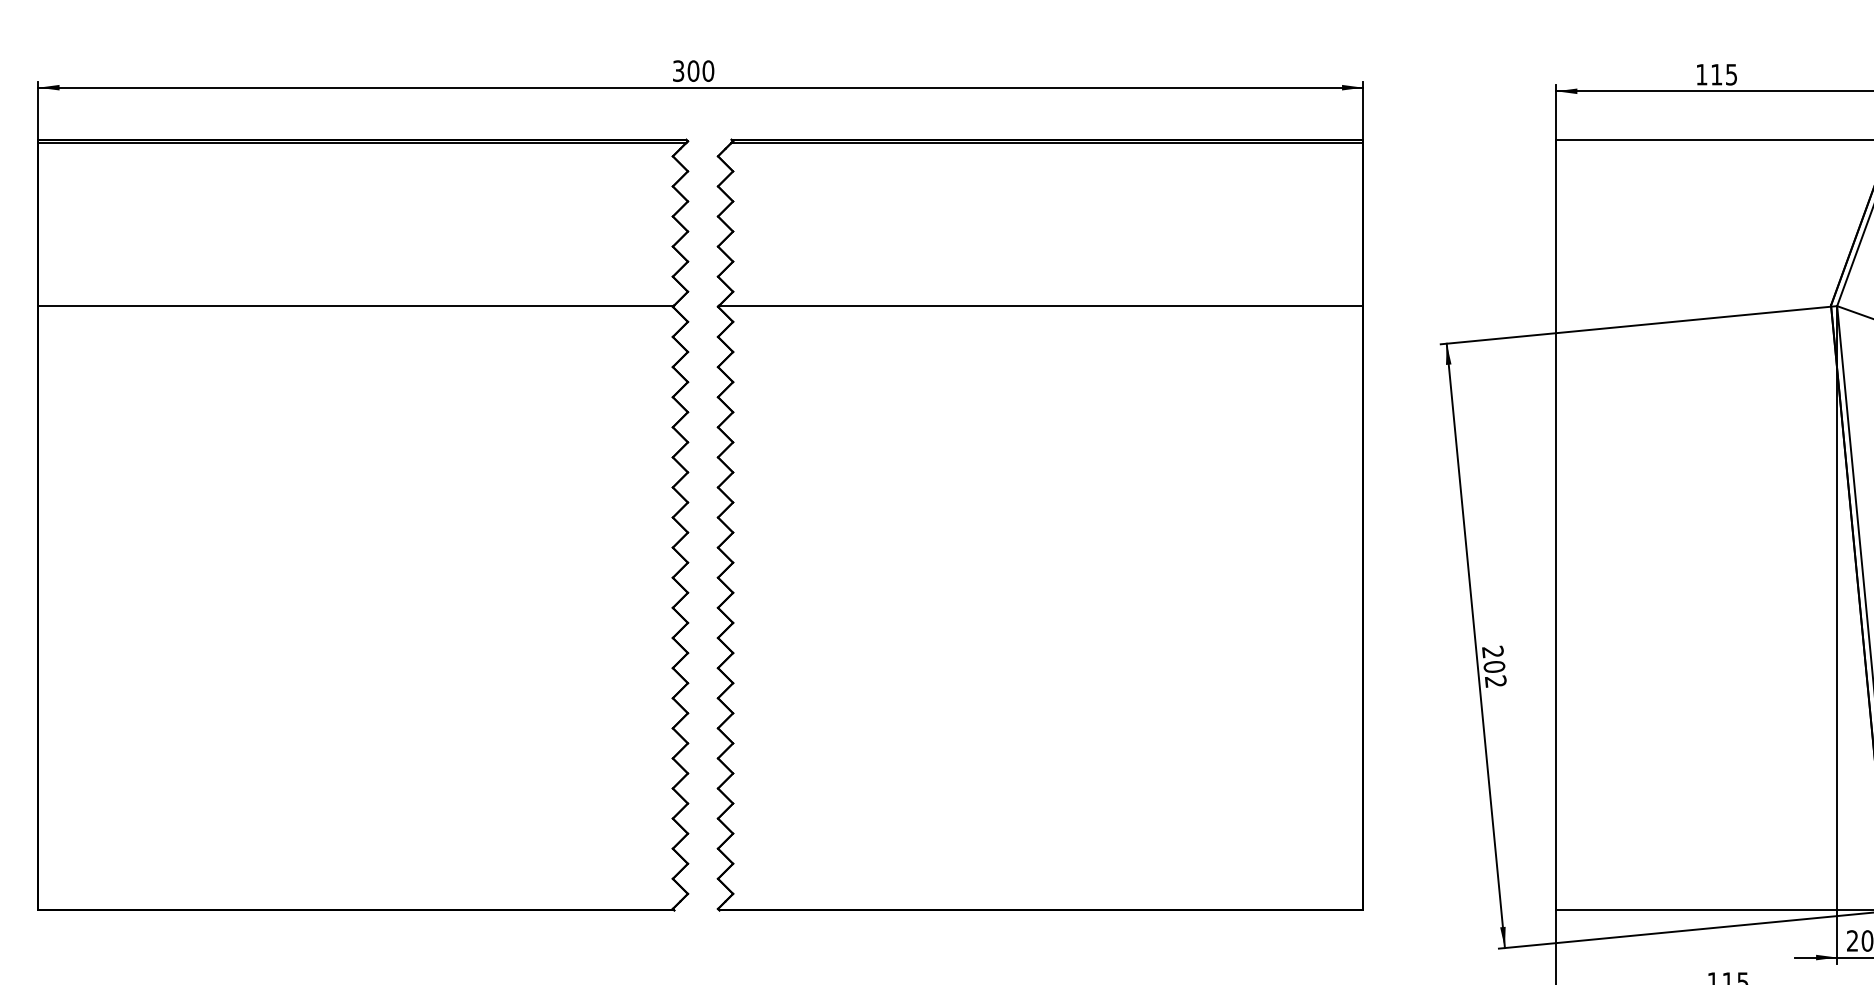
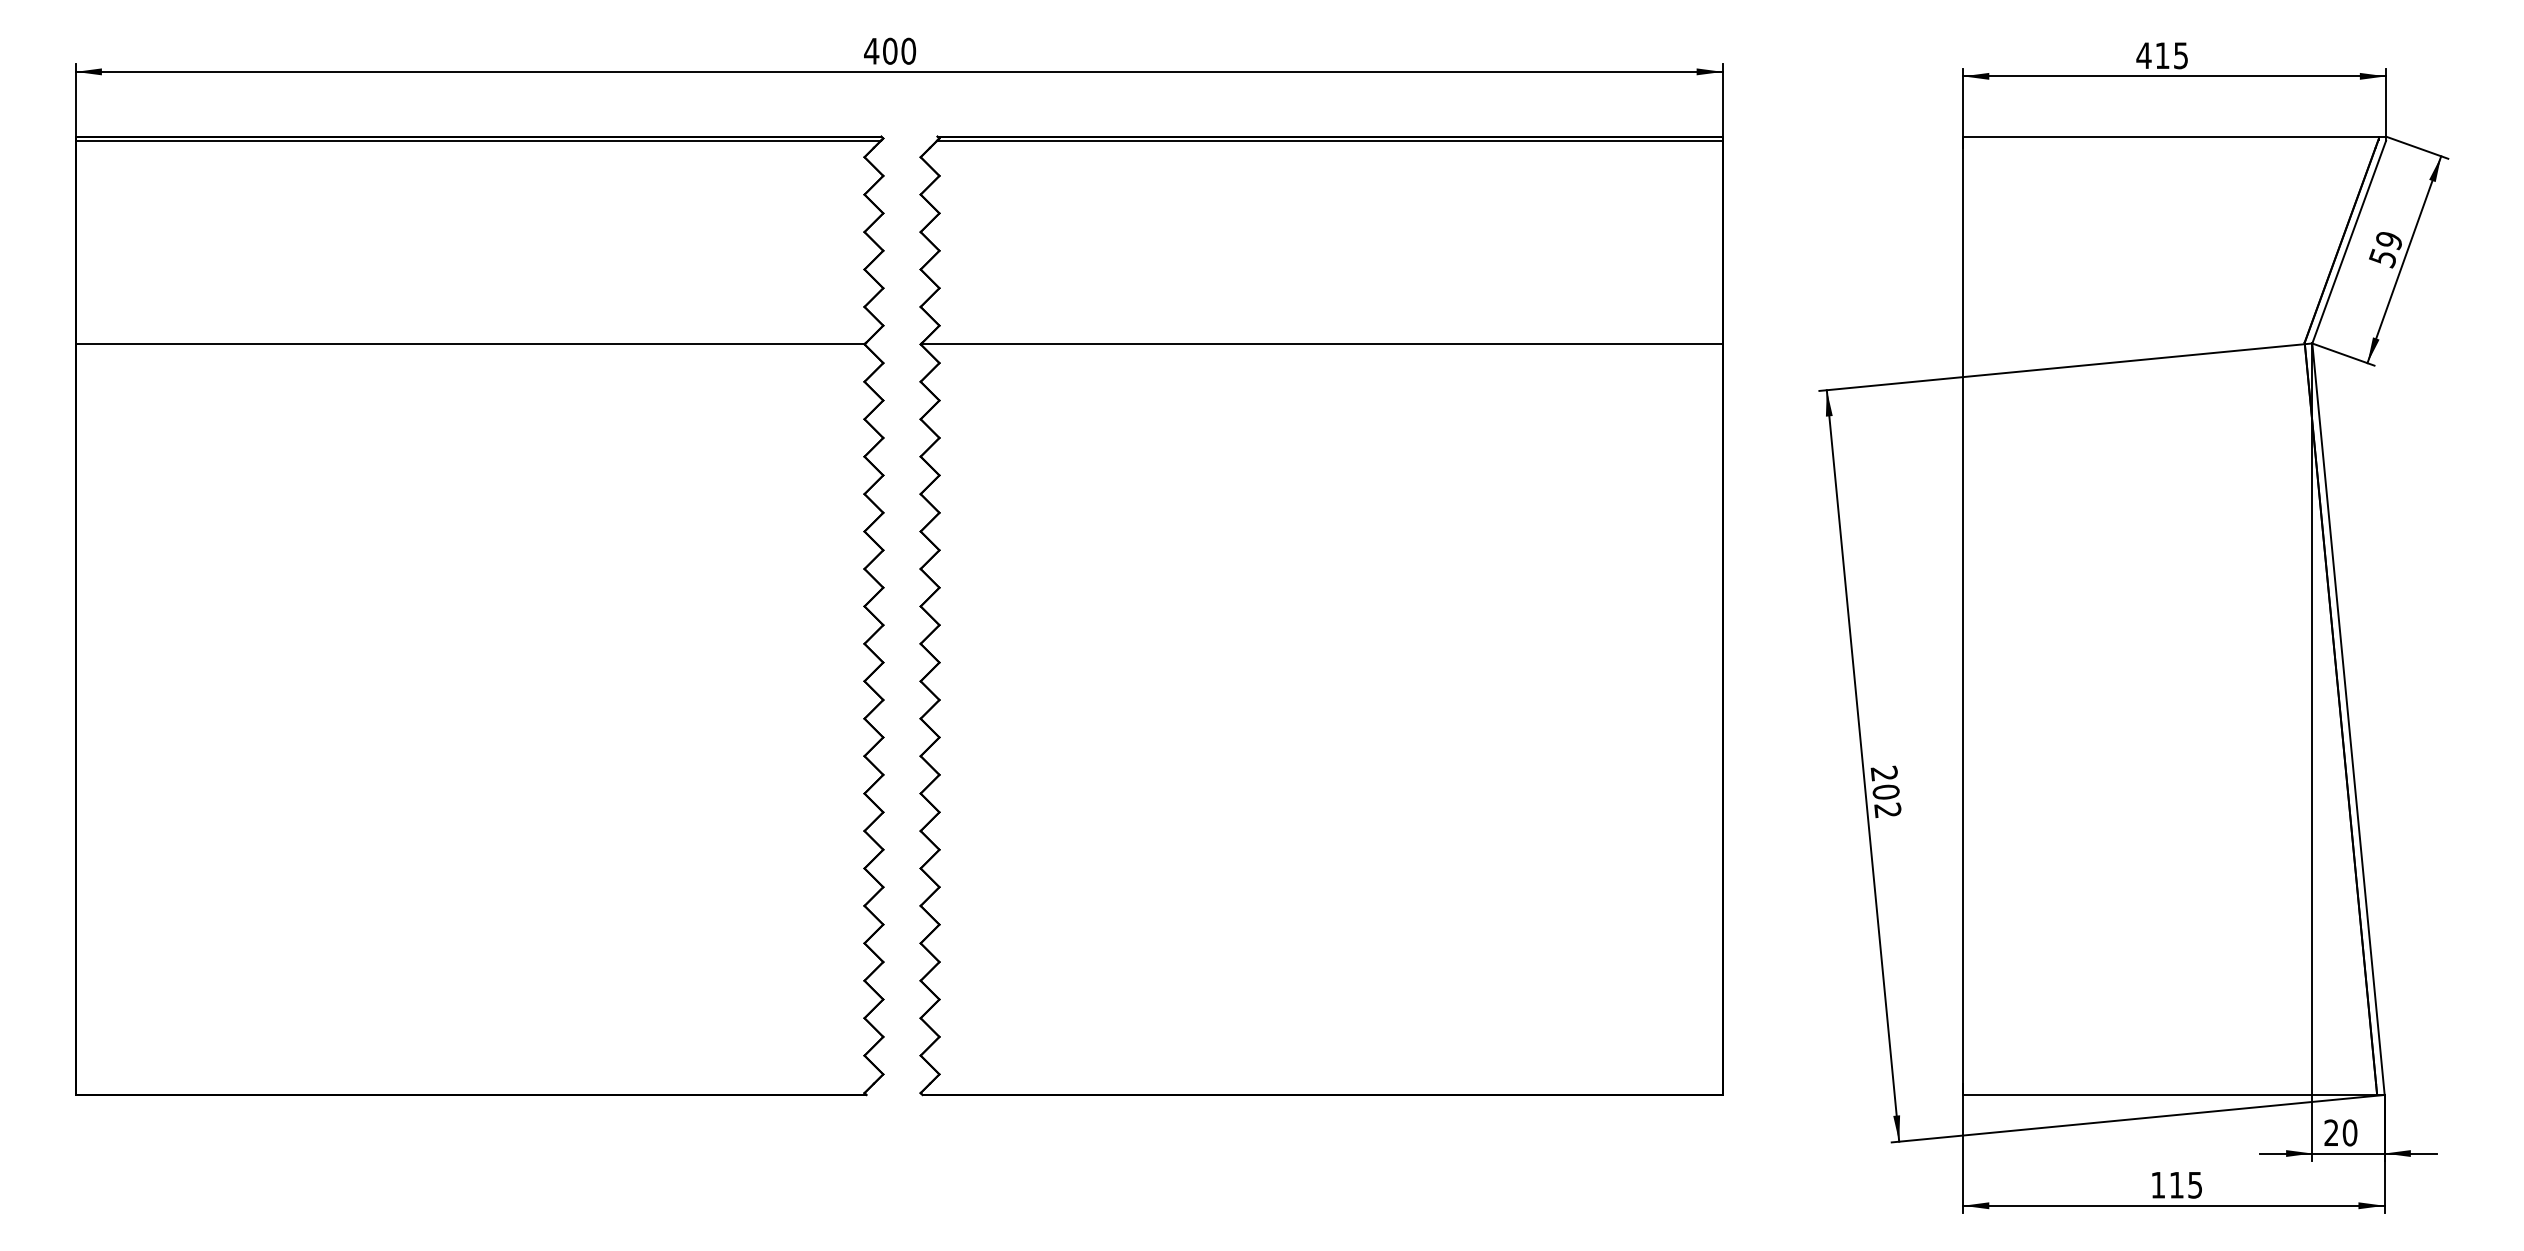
text: (678, 70) -> (871, 50), 300 -> 400
text: (1701, 74) -> (2143, 55), 115 -> 415

